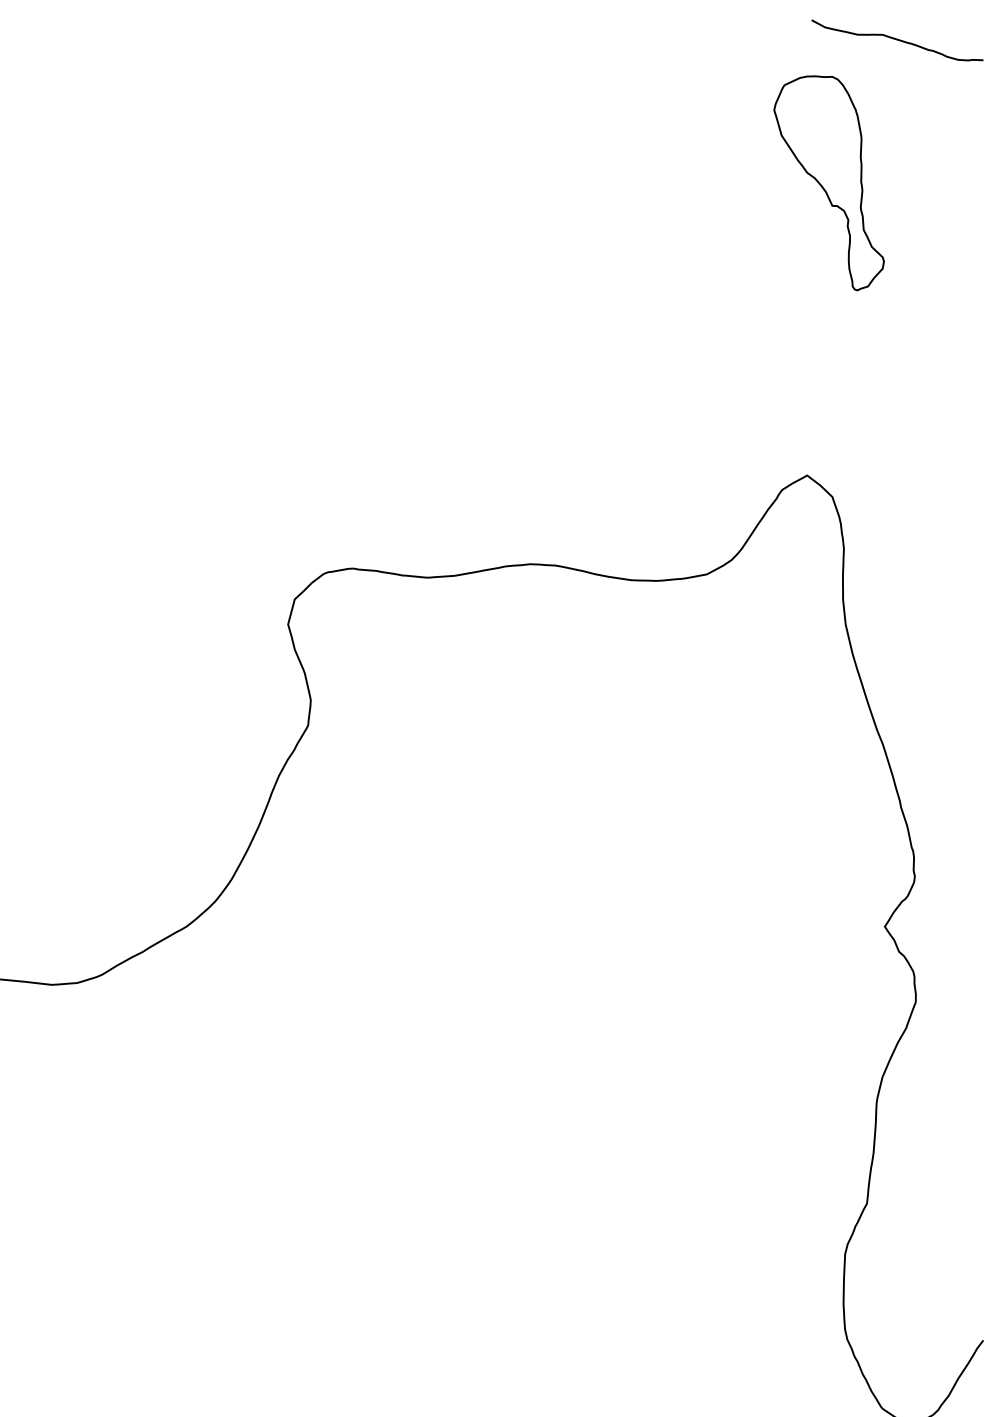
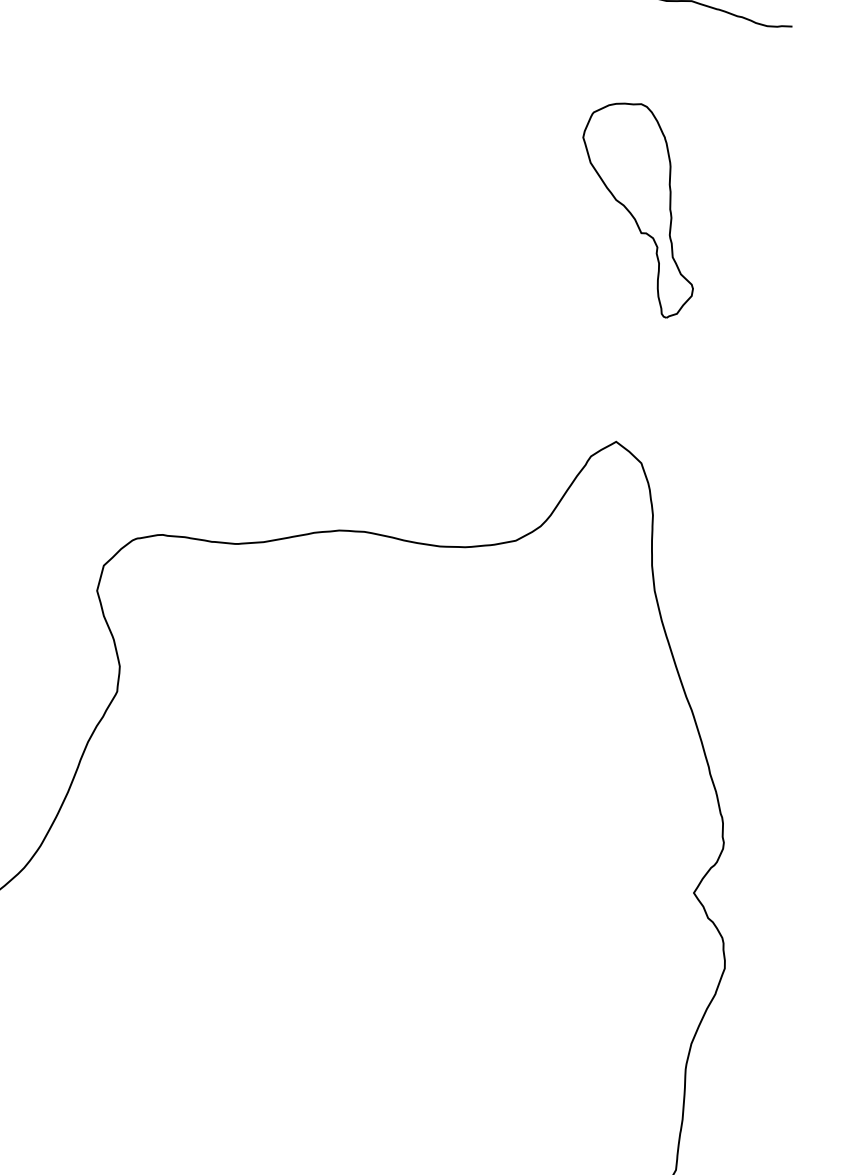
part: (828, 183) -> (637, 210), moved

